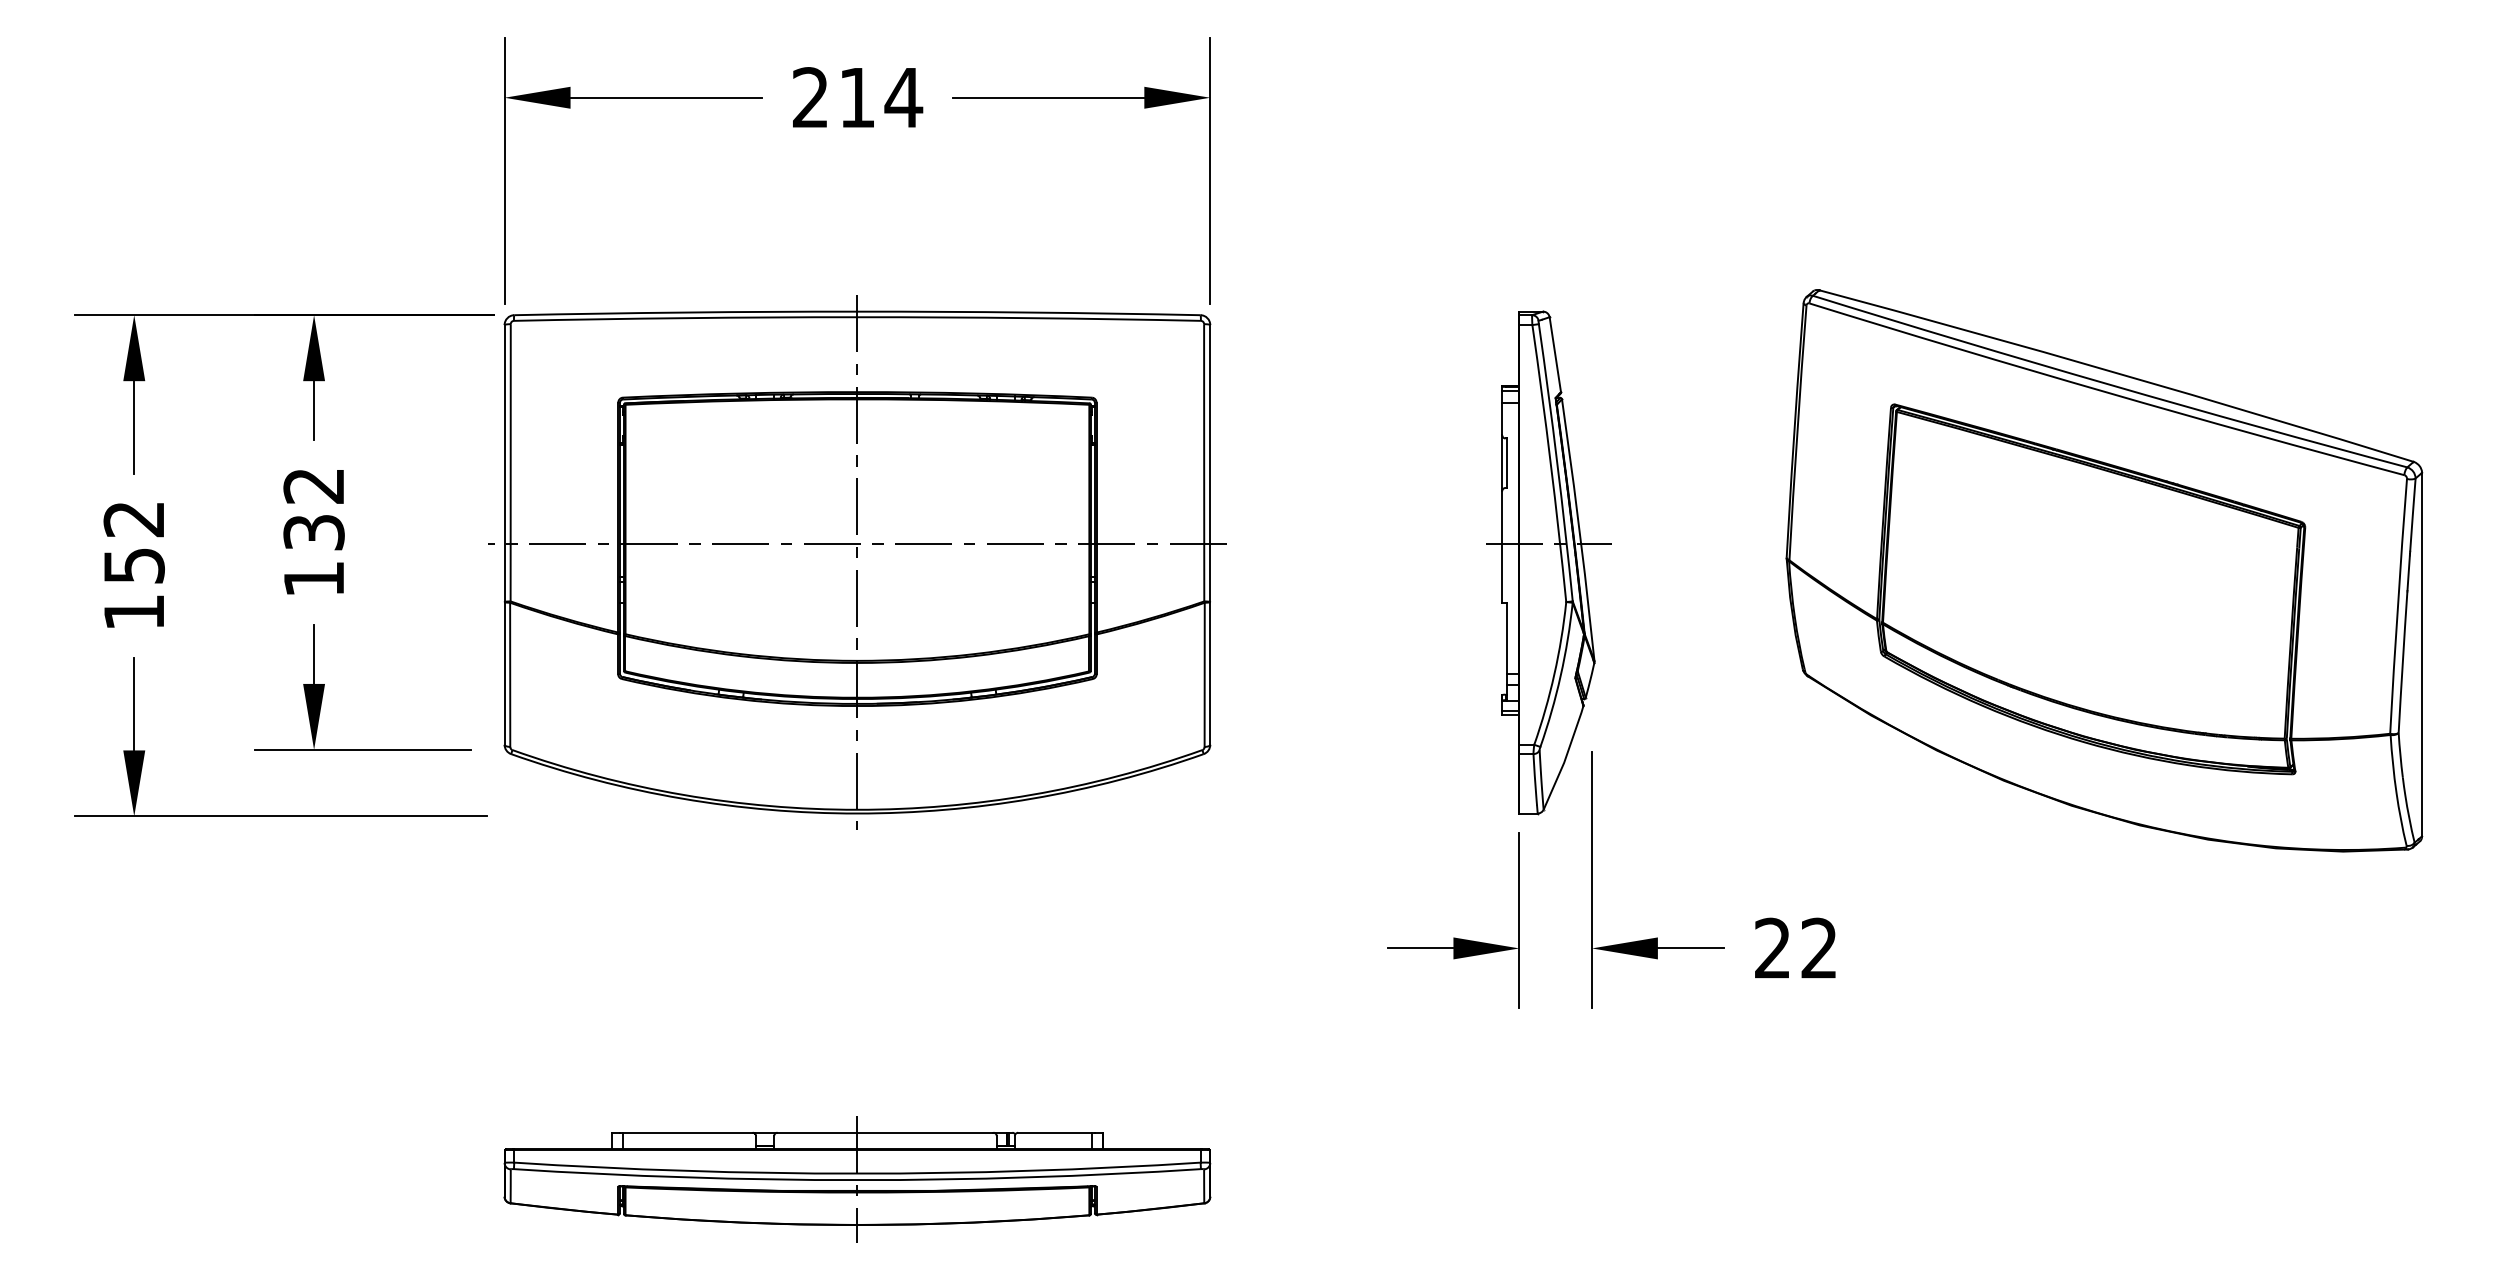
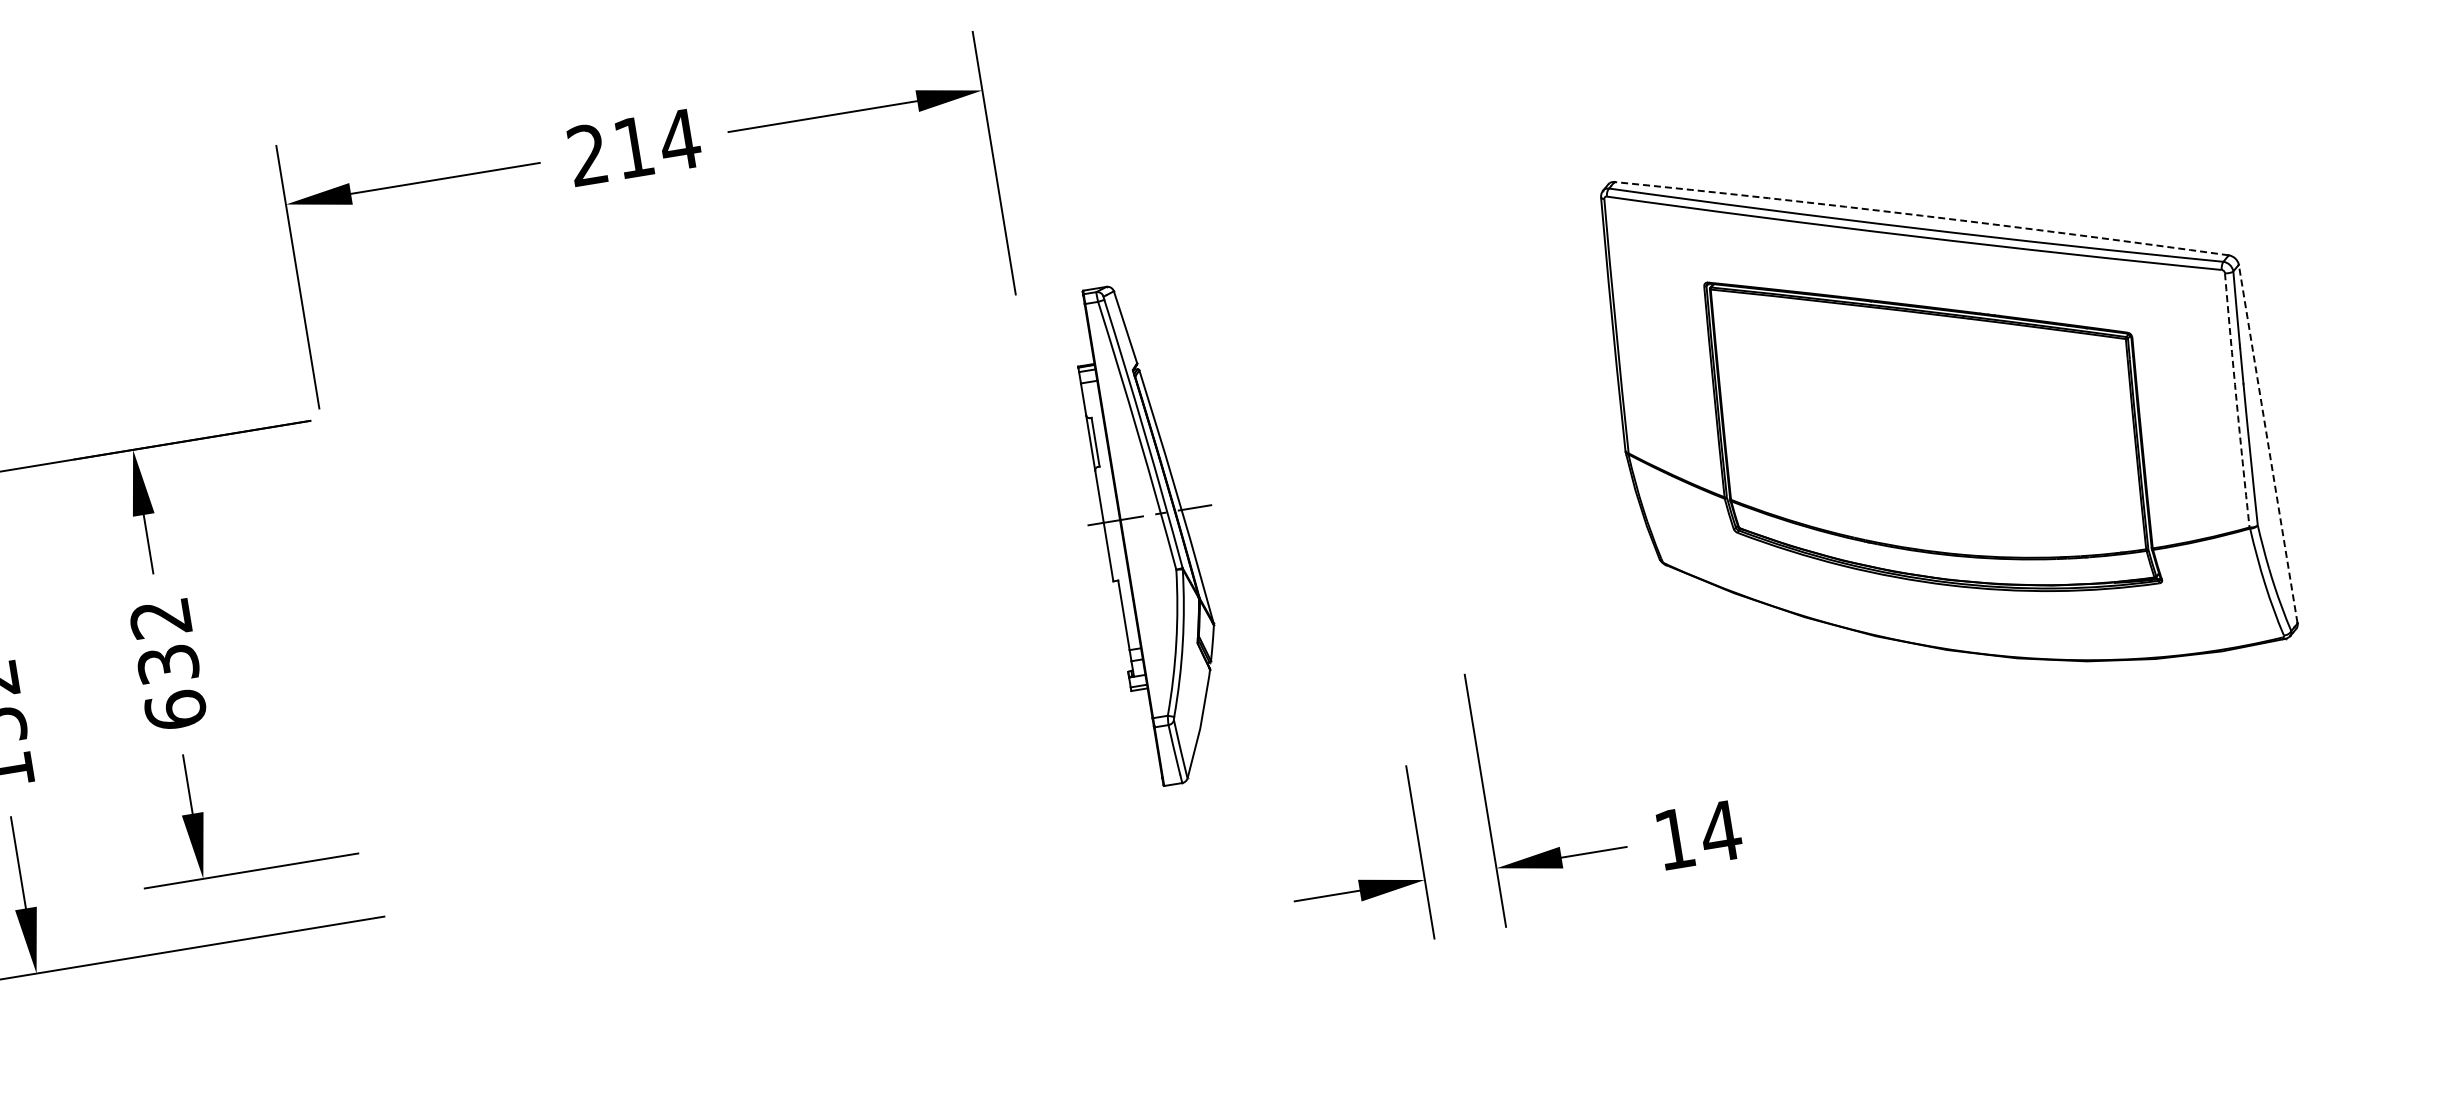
arc: (2117, 373) -> (1922, 215), solid -> dashed
part: (857, 562) -> (709, 606), removed
part: (1548, 562) -> (1152, 533), moved
text: (313, 578) -> (175, 709), 132 -> 632
arc: (2397, 606) -> (2236, 400), solid -> dashed
line: (2422, 653) -> (2268, 443), solid -> dashed
text: (1796, 947) -> (1698, 834), 22 -> 14

